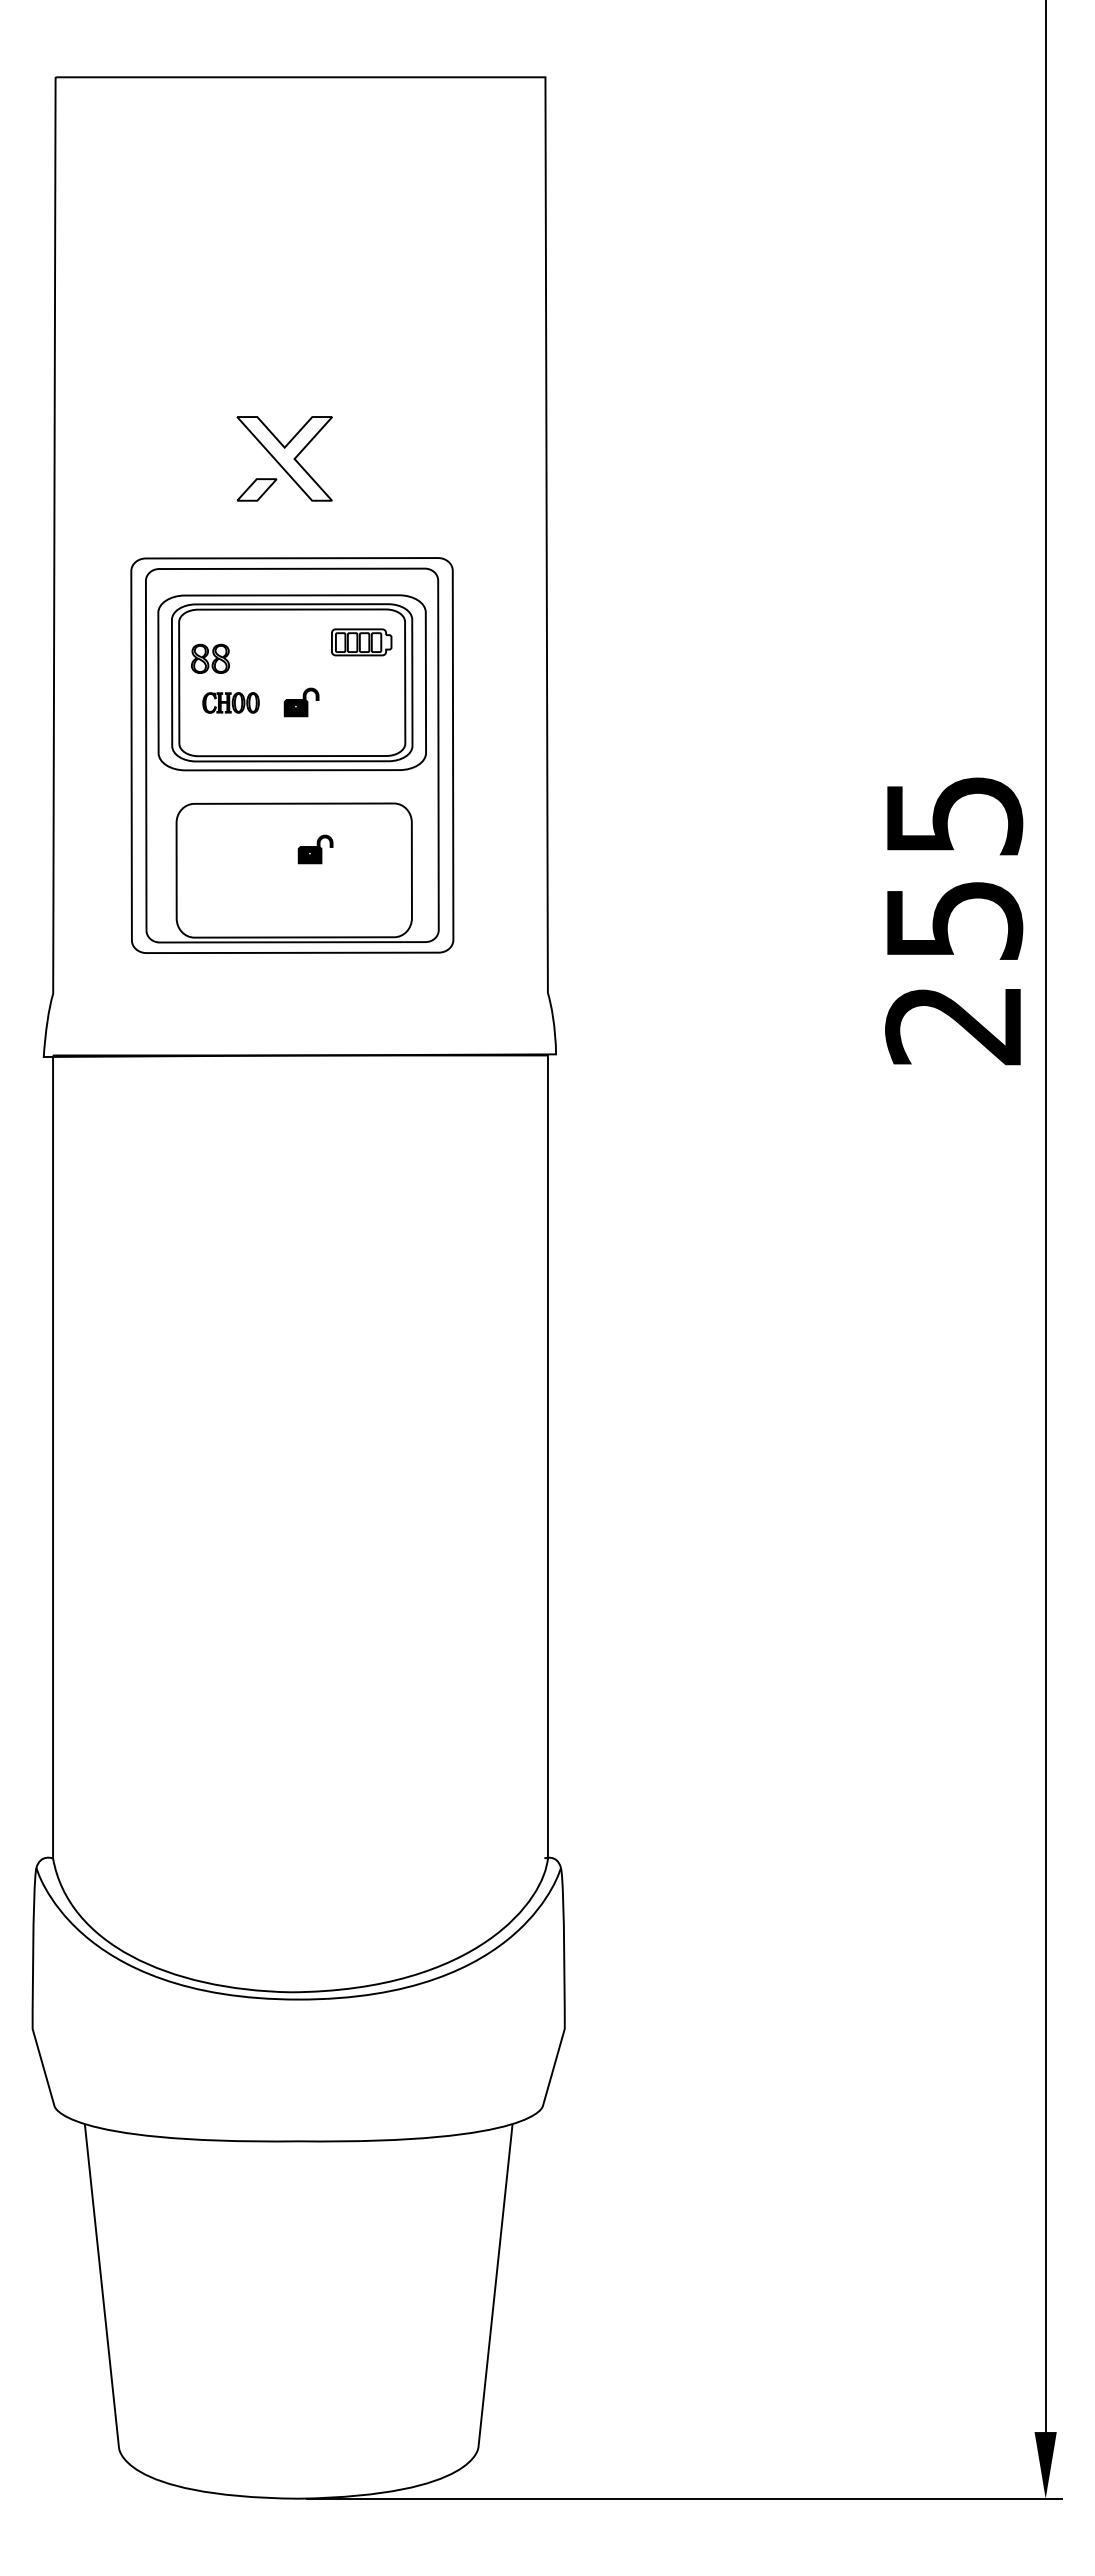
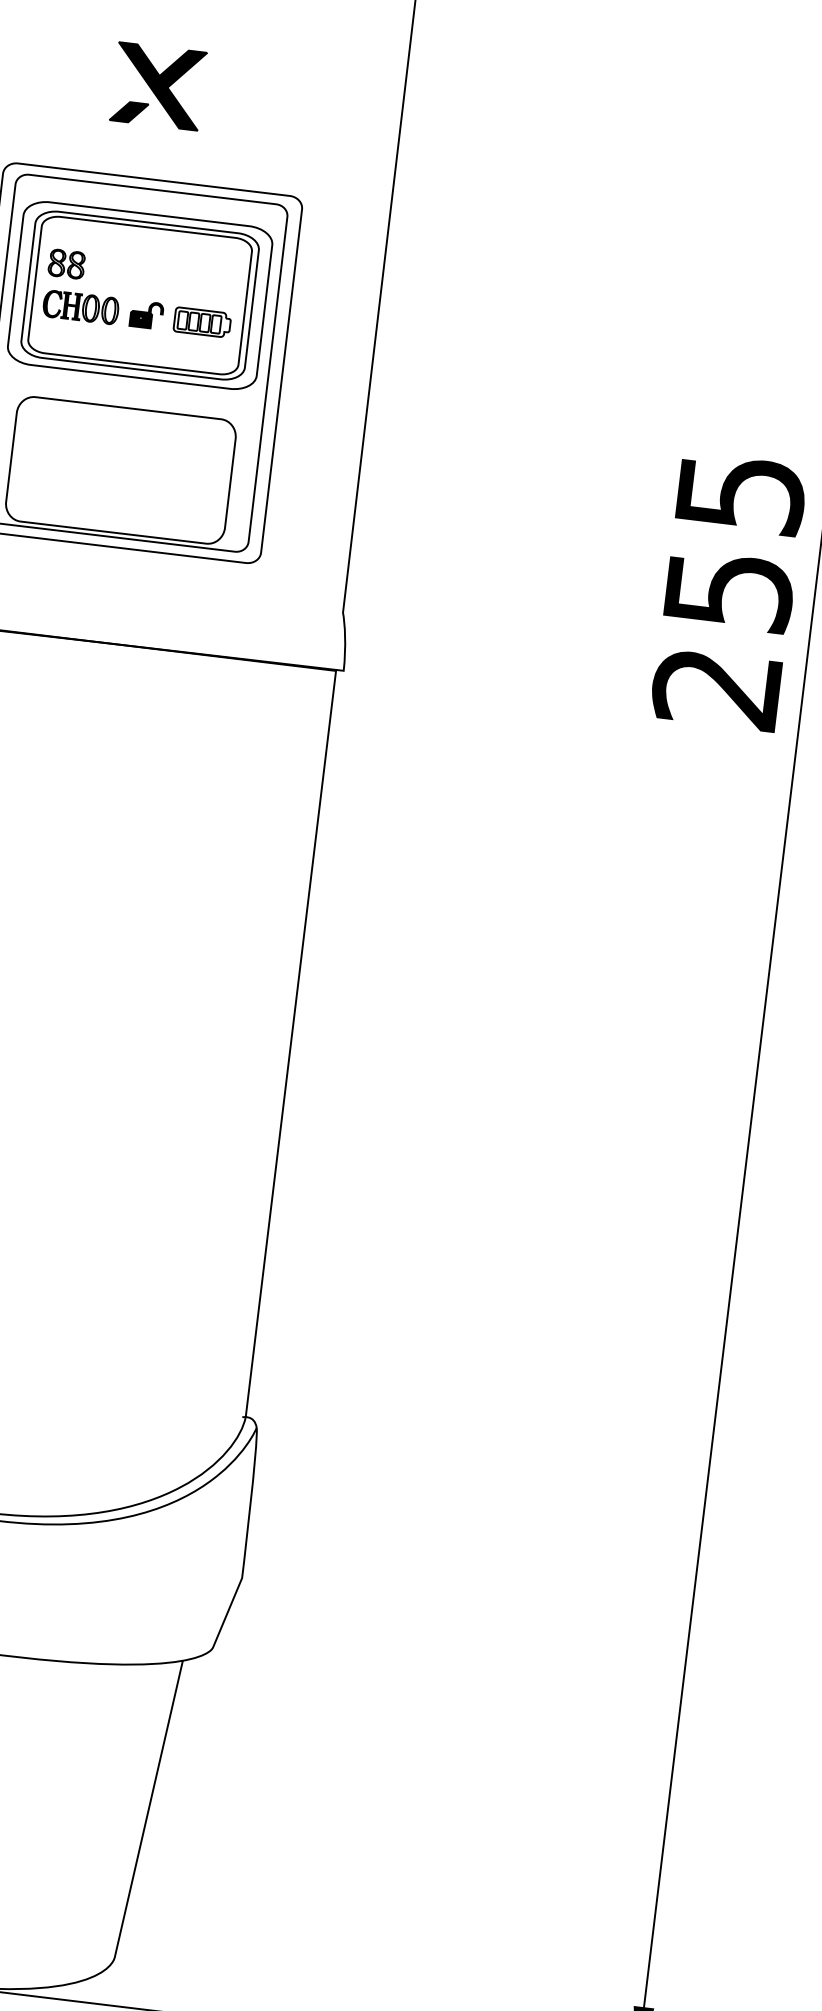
fill: (284, 458) -> (158, 86), added
fill: (256, 489) -> (128, 111), added
part: (361, 642) -> (202, 322), moved
part: (230, 702) -> (80, 306), size x1.43
part: (315, 849) -> (143, 453), removed

